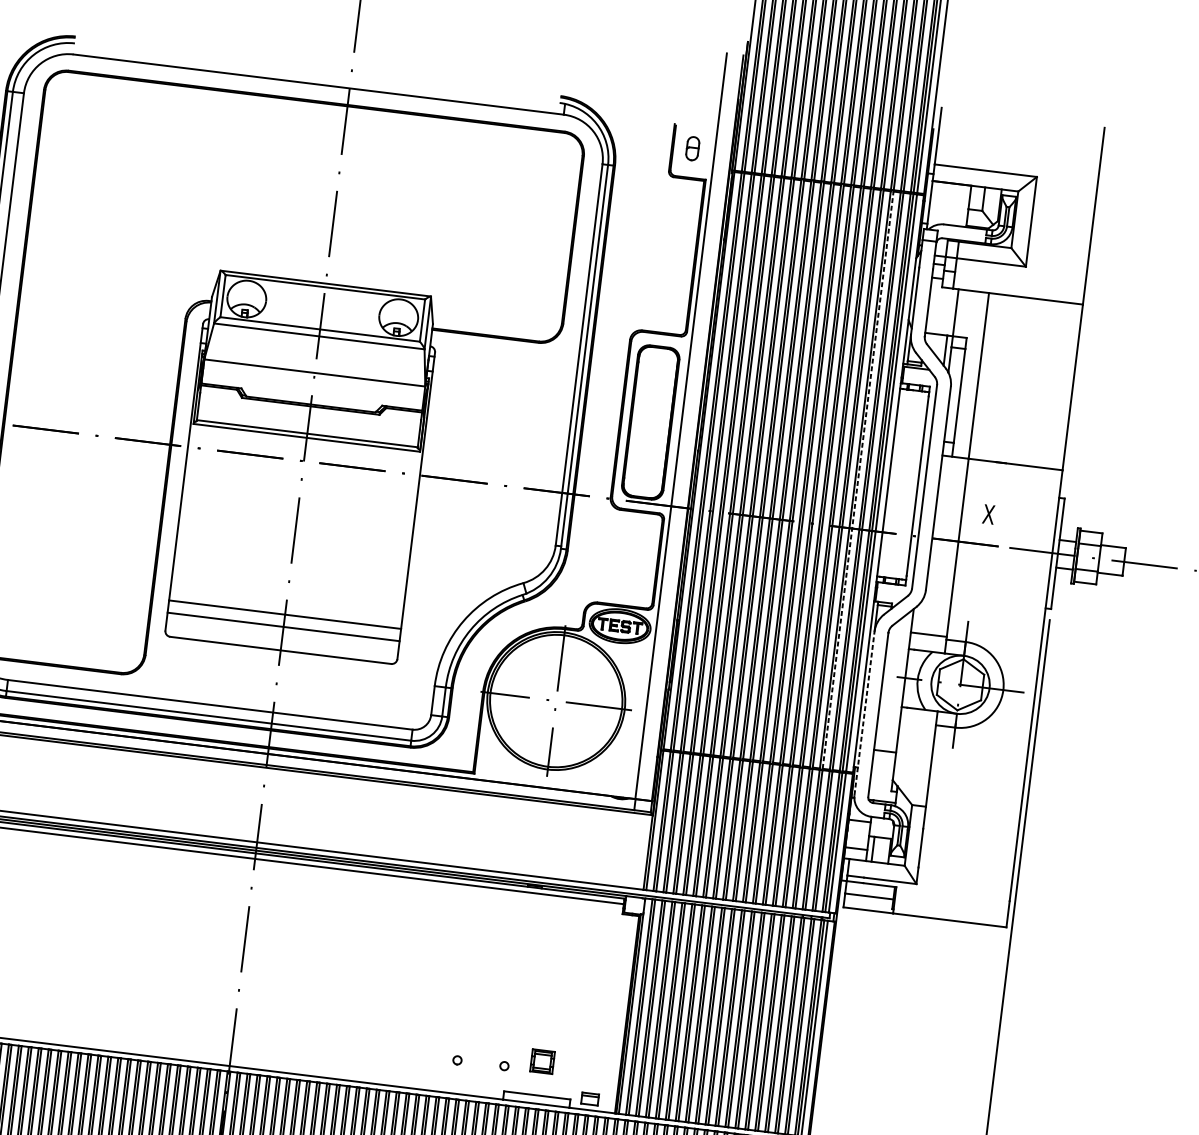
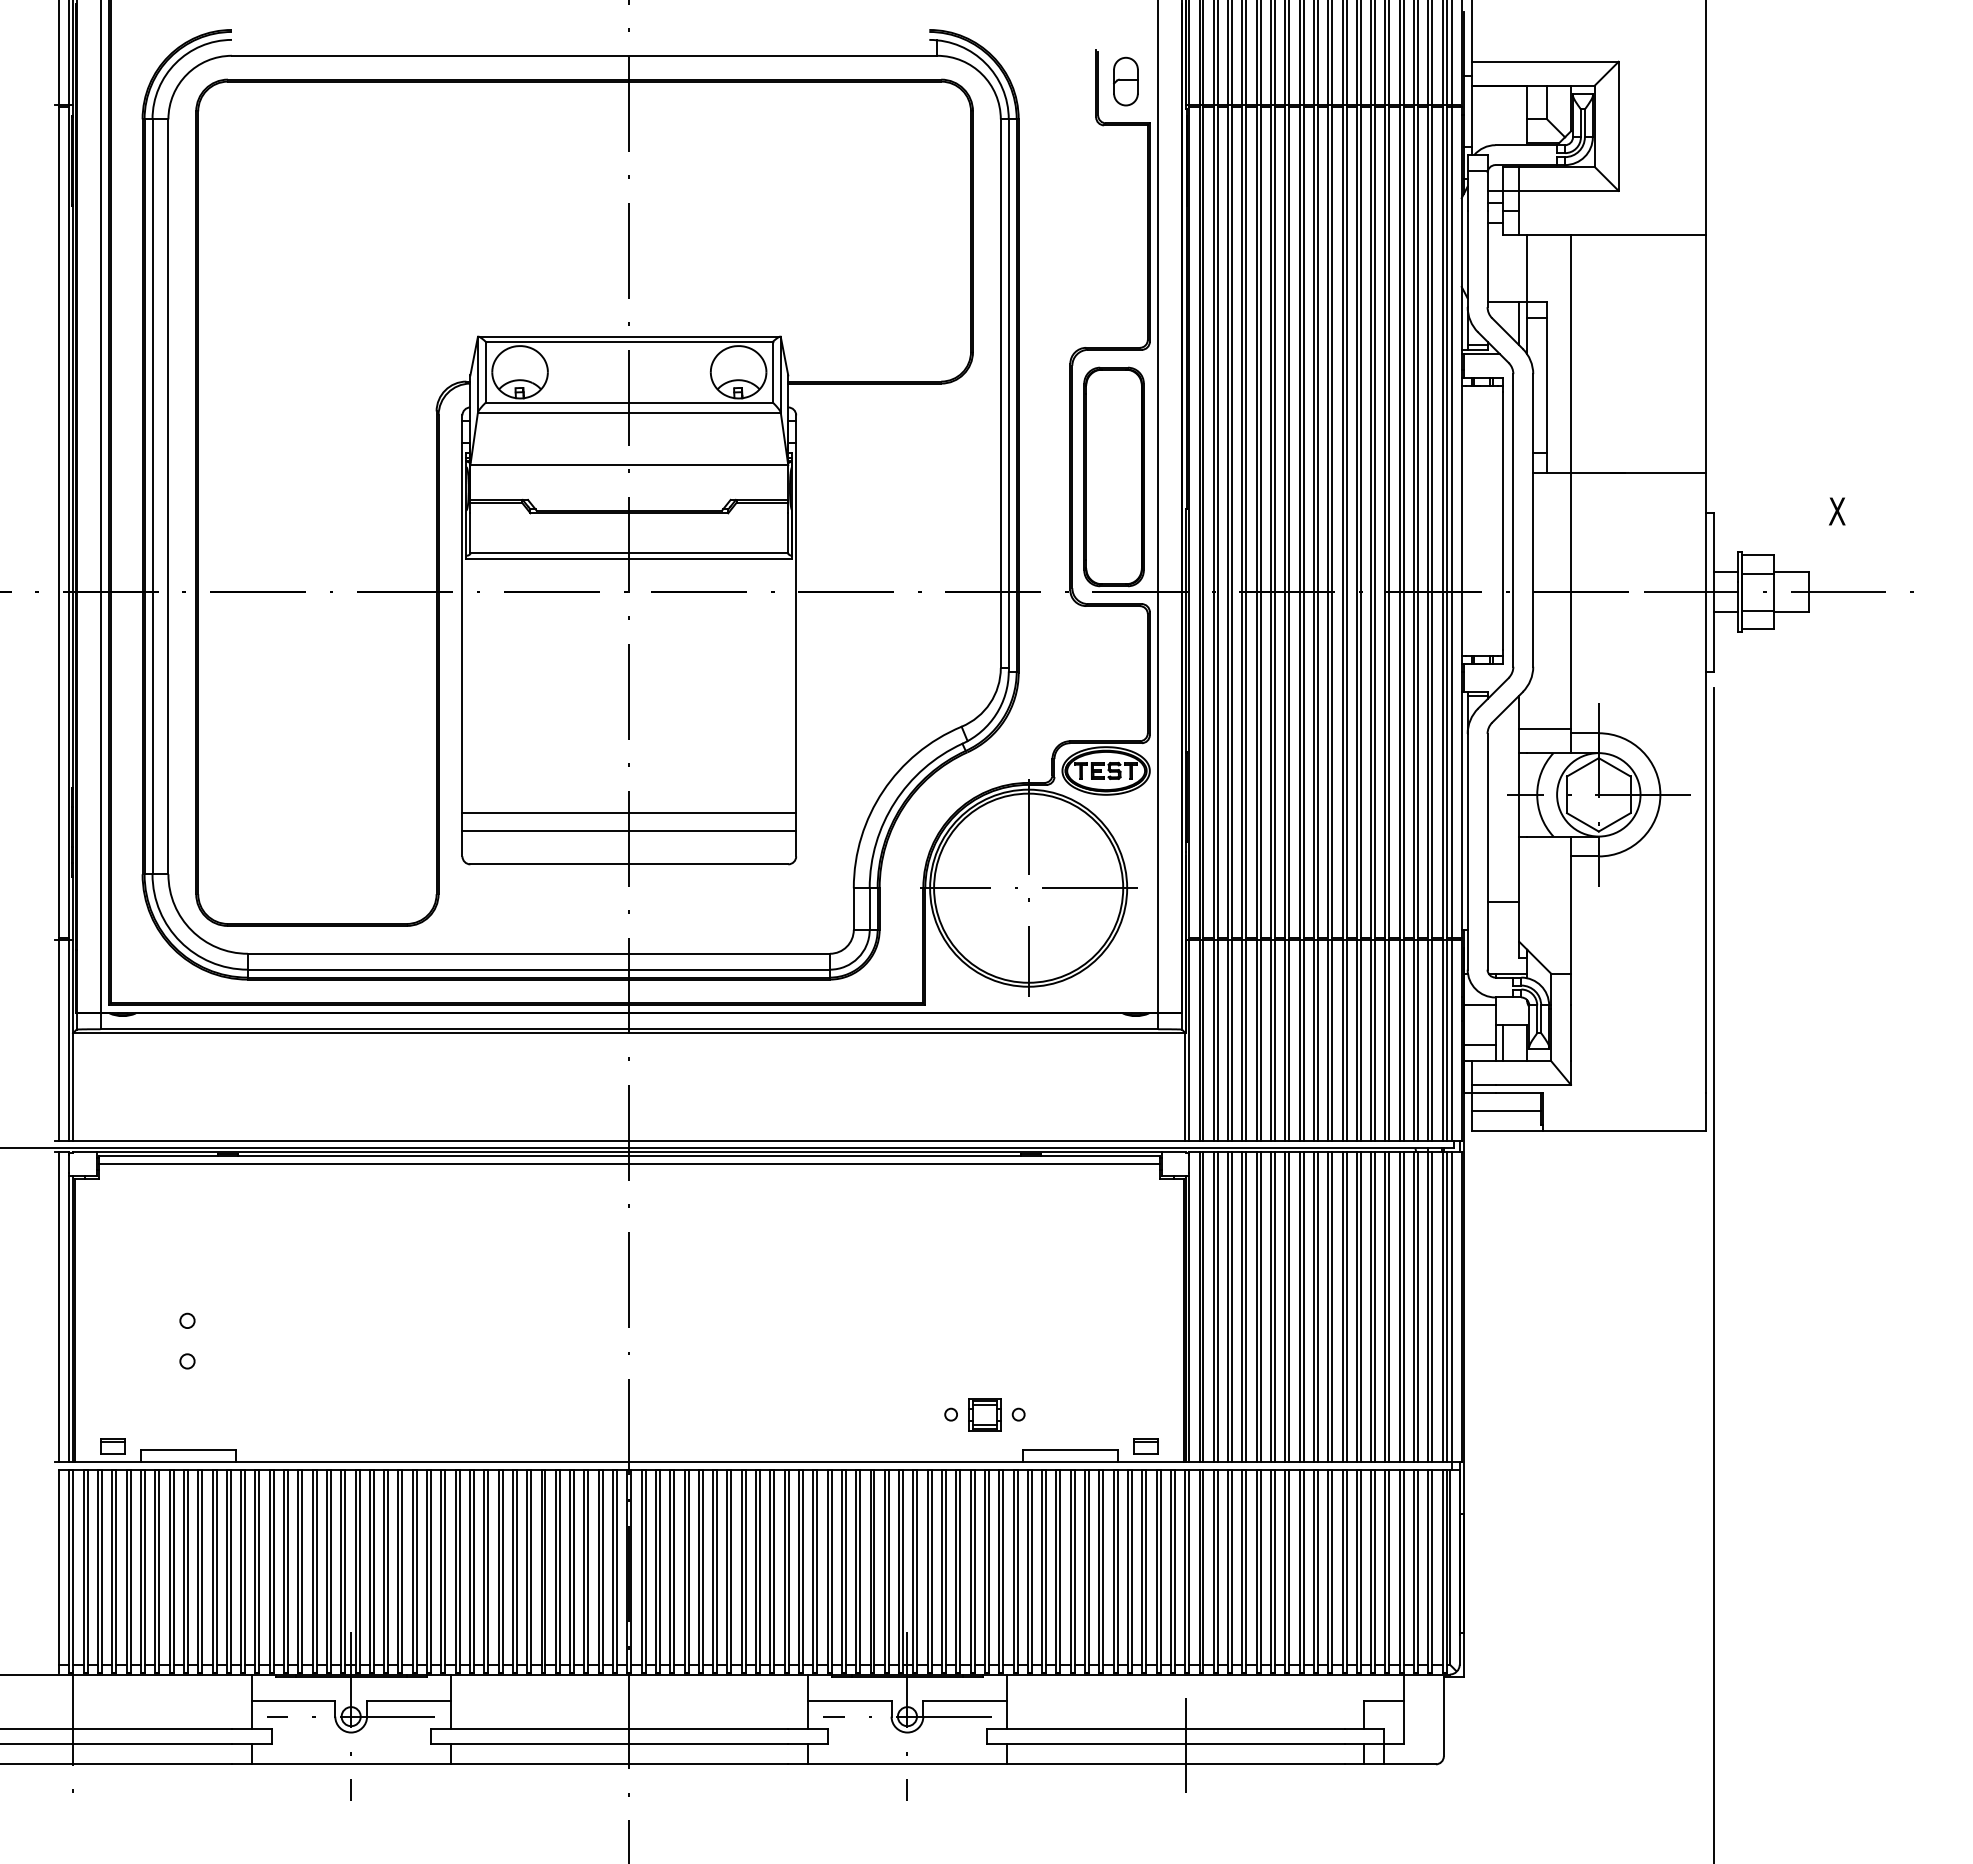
part: (692, 148) -> (1125, 81), size x1.43
line: (858, 480) -> (1418, 522), dashed -> solid
text: (989, 514) -> (1837, 511), moved
line: (864, 712) -> (1467, 851), dashed -> solid
part: (542, 1061) -> (984, 1414), moved

